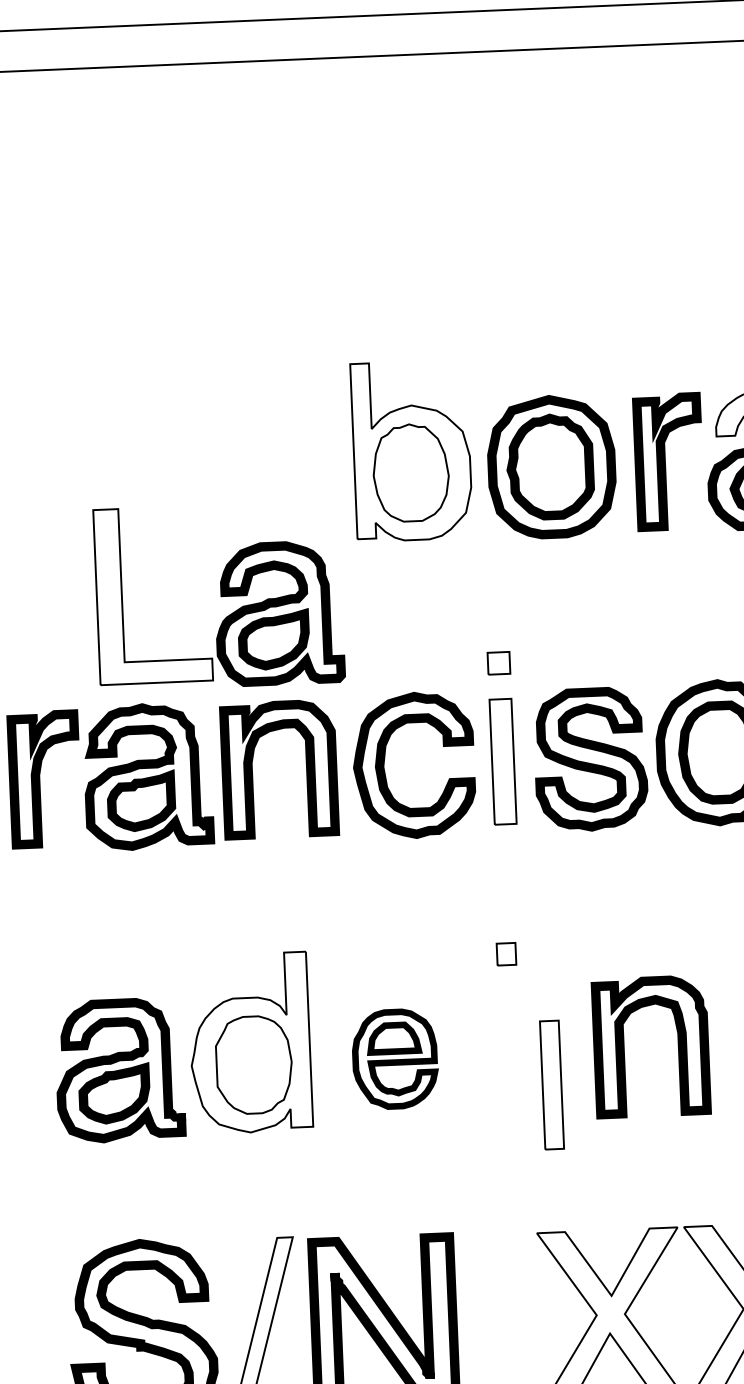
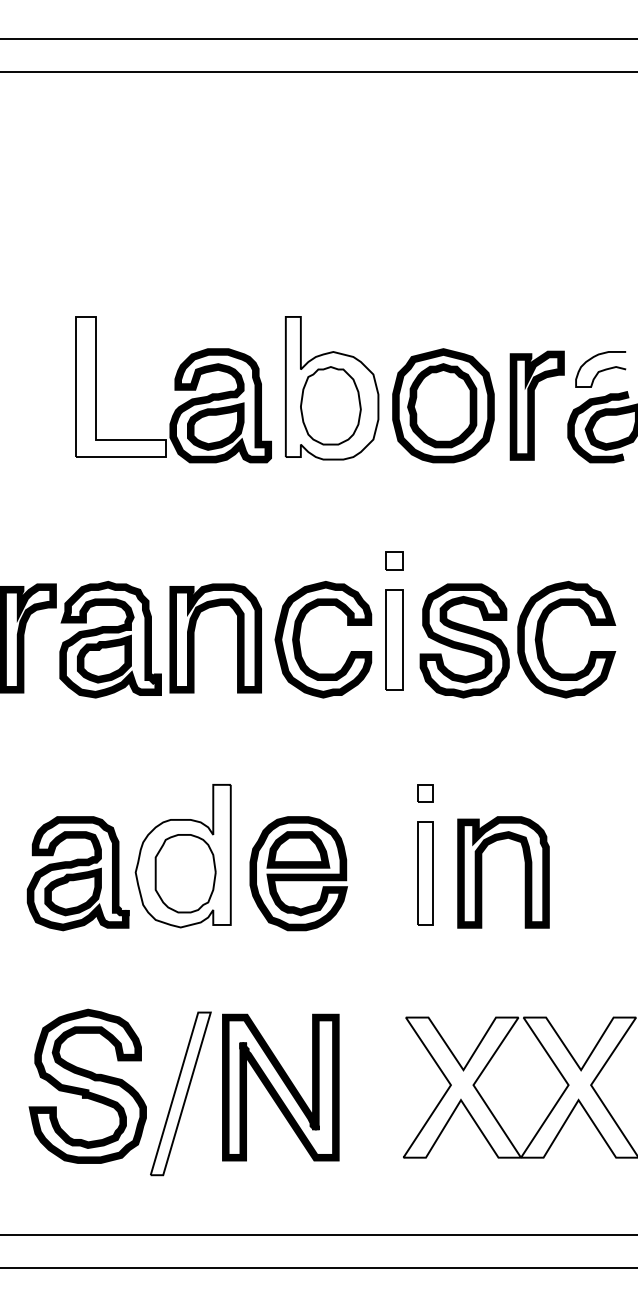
part: (219, 595) -> (173, 389), moved
part: (505, 954) -> (425, 793), moved
part: (395, 1058) -> (298, 873), size x1.43
part: (551, 1084) -> (425, 873), moved

